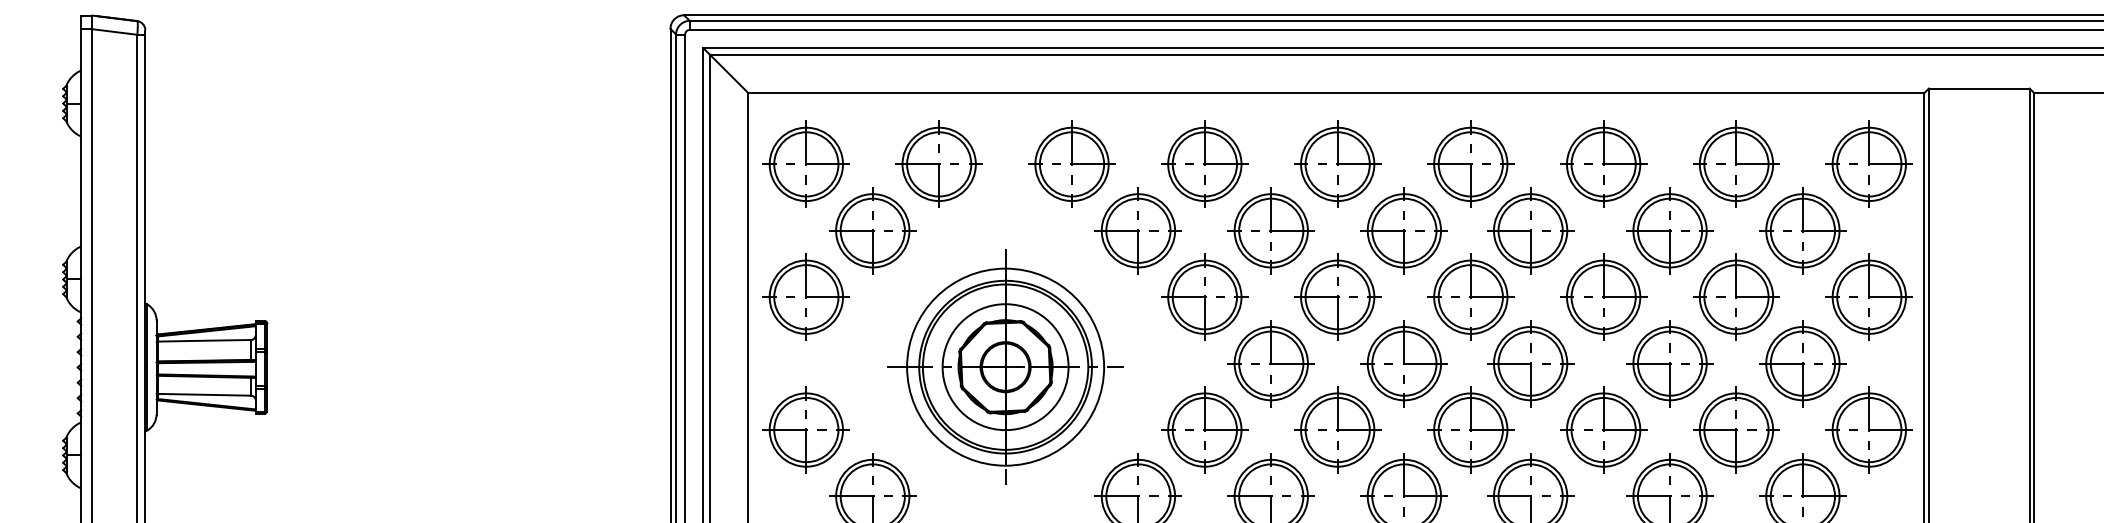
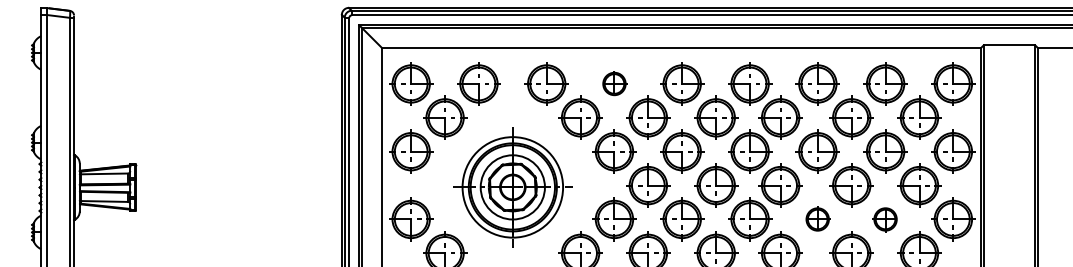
part: (1204, 163) -> (614, 83), size x0.6
part: (1602, 430) -> (817, 219), size x0.6
part: (1736, 430) -> (885, 219), size x0.6

